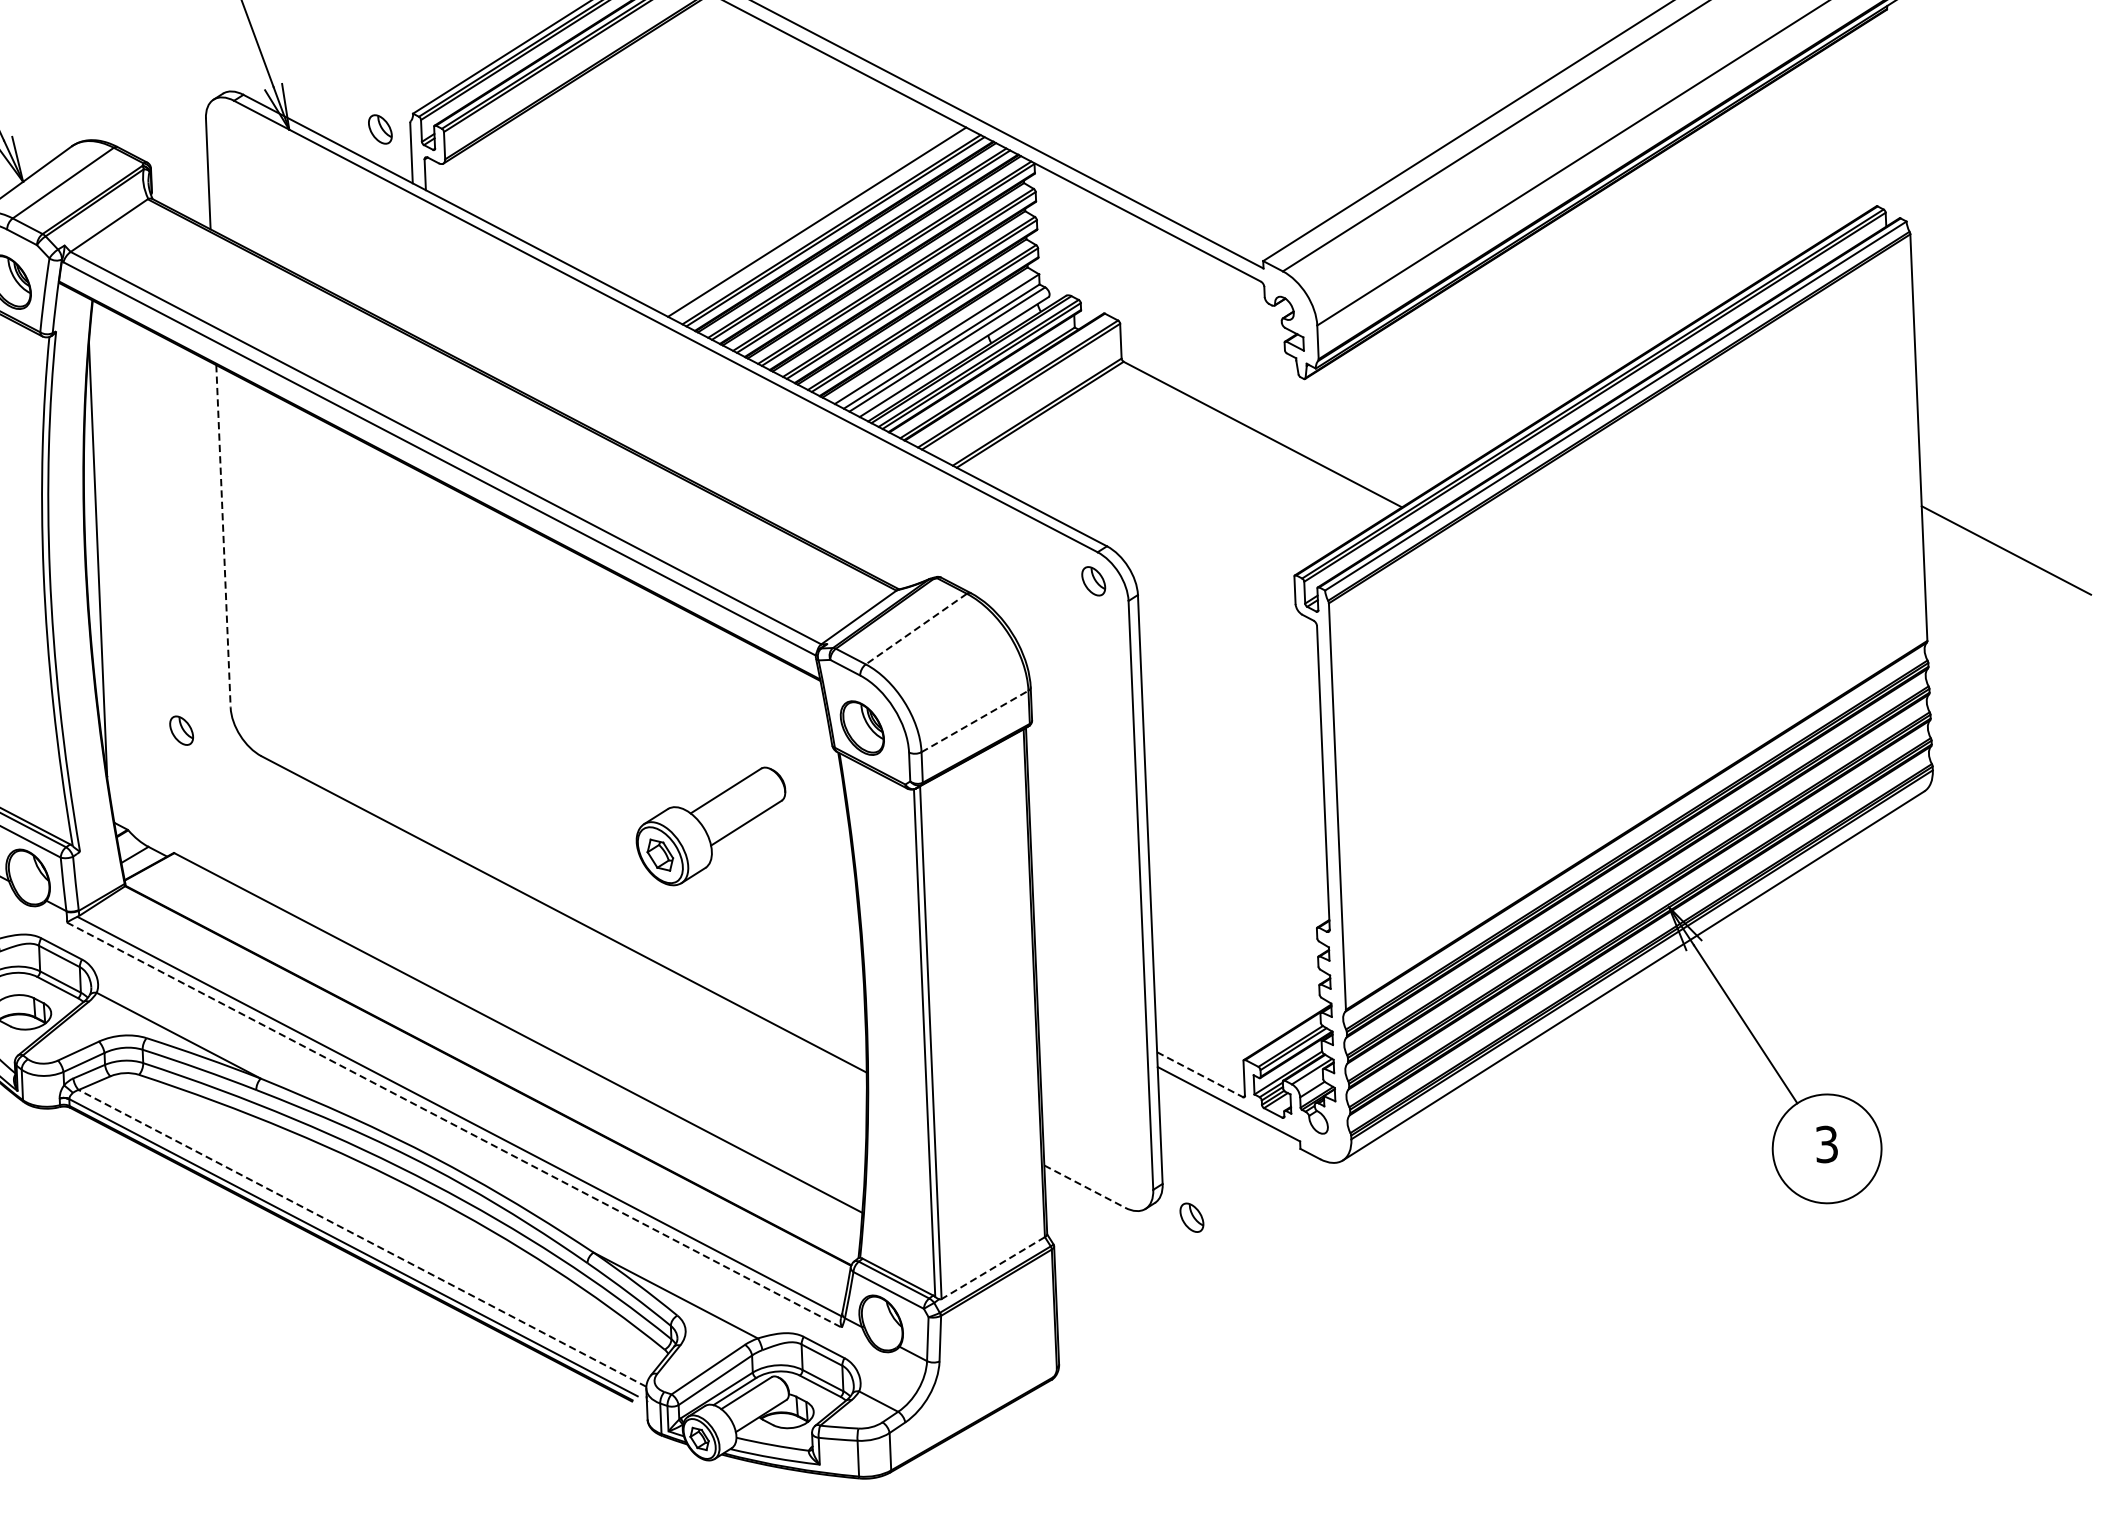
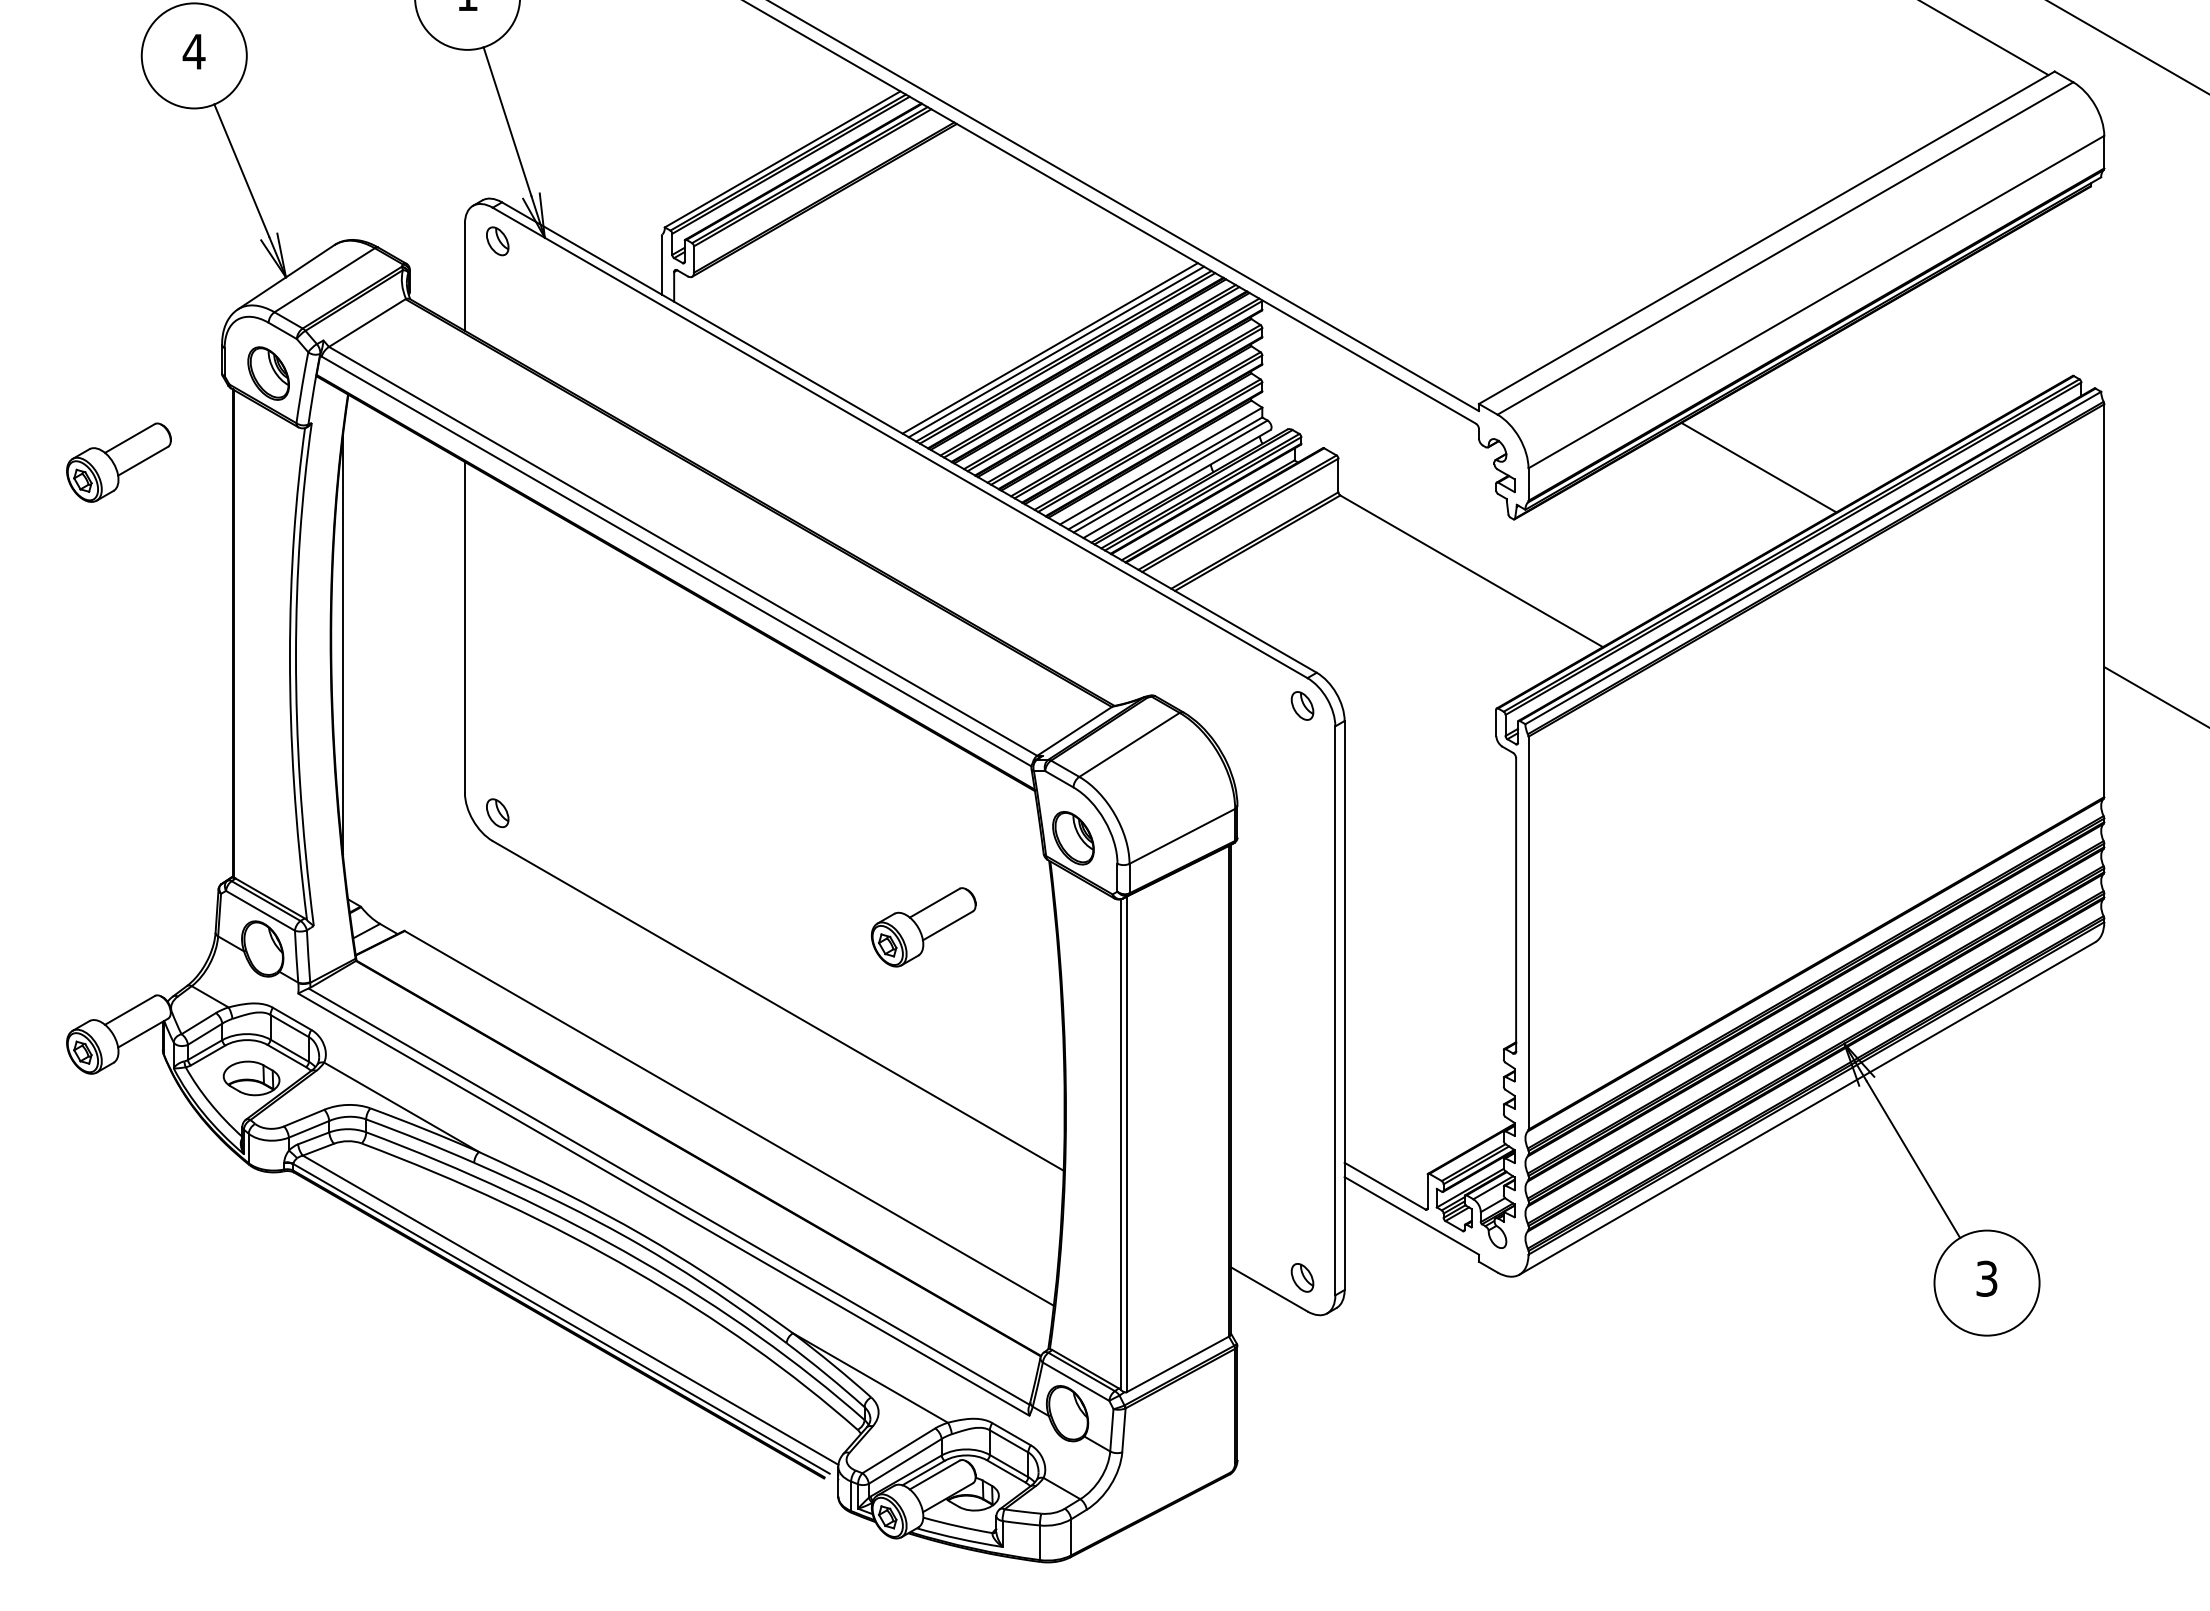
part: (380, 129) -> (497, 241), moved
line: (823, 225) -> (1056, 351), added
line: (1555, 314) -> (1758, 467), added
line: (223, 536) -> (464, 627), dashed -> solid
line: (916, 628) -> (1129, 744), dashed -> solid
line: (975, 721) -> (1182, 836), dashed -> solid
part: (181, 731) -> (497, 813), moved
part: (711, 826) -> (923, 927), size x0.71
line: (1200, 1074) -> (1385, 1186), dashed -> solid
line: (455, 1124) -> (664, 1204), dashed -> solid
line: (1084, 1186) -> (1269, 1289), dashed -> solid
part: (1191, 1217) -> (1302, 1277), moved
line: (362, 1237) -> (570, 1309), dashed -> solid
line: (992, 1268) -> (1177, 1364), dashed -> solid

